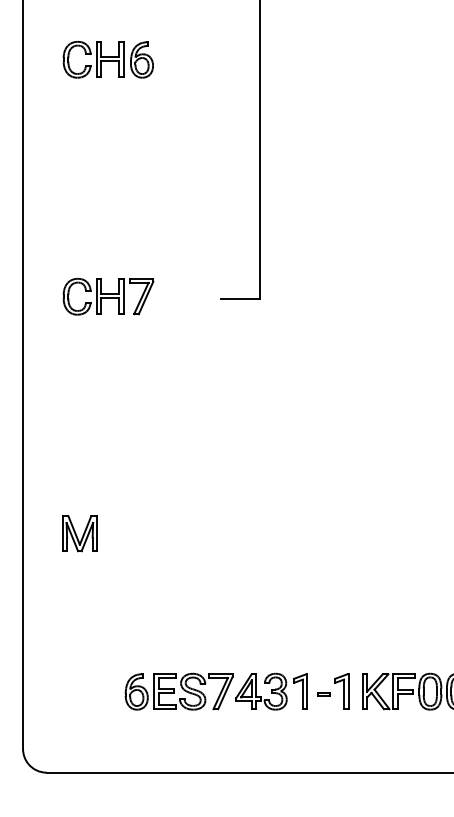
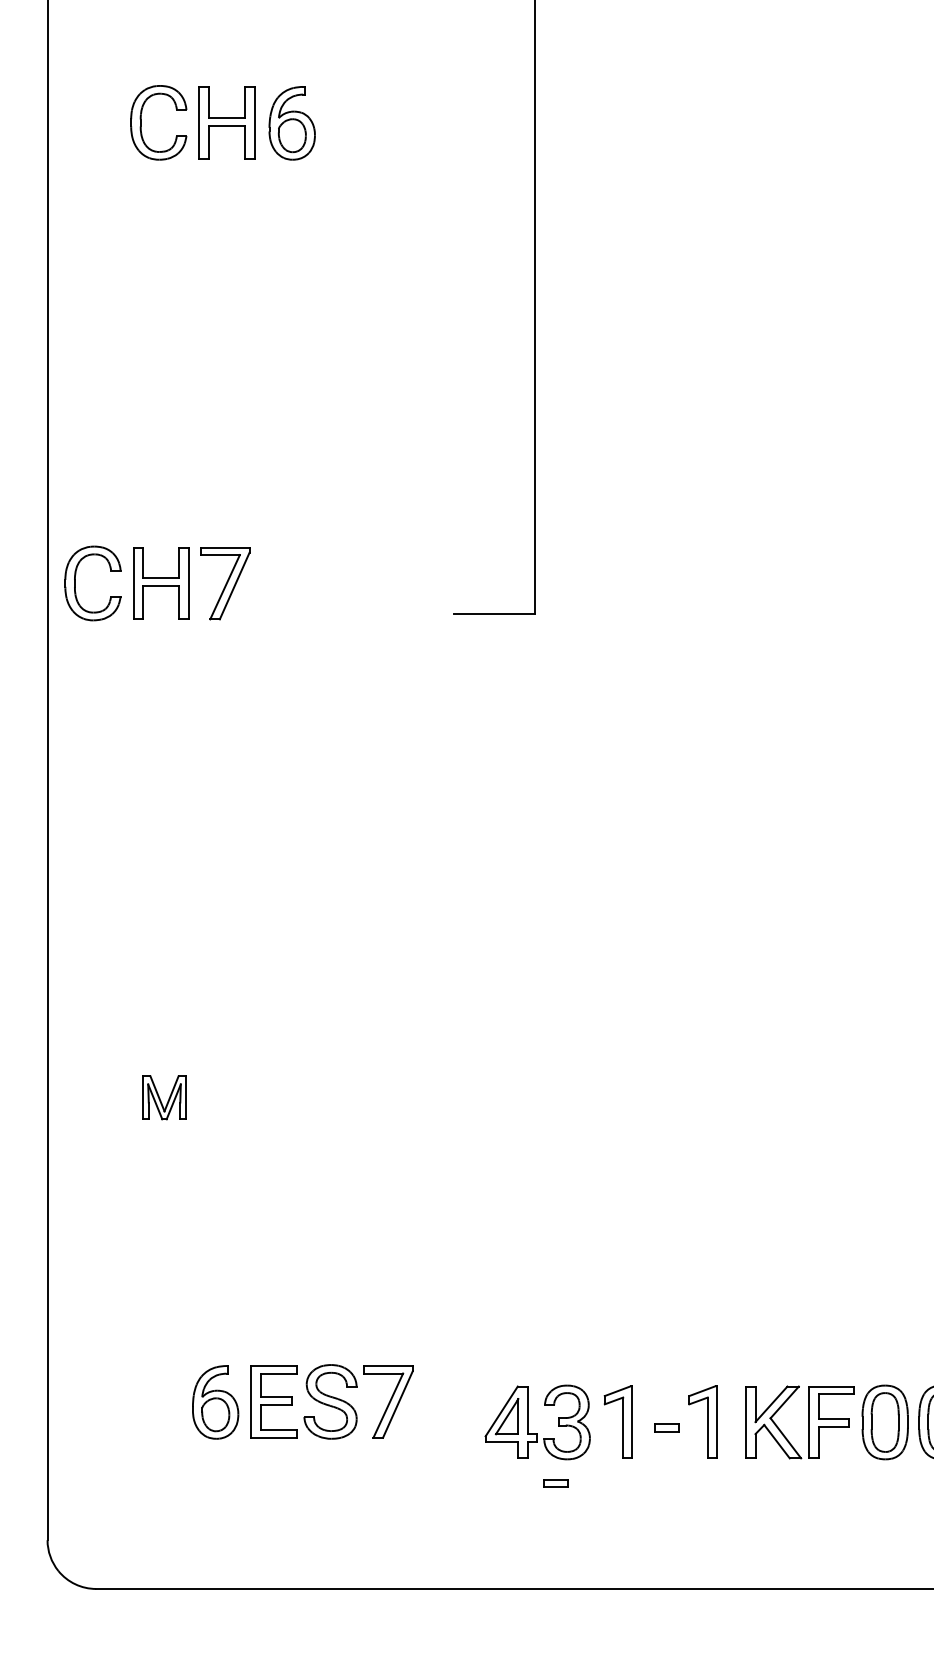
part: (108, 296) -> (157, 582), moved
part: (79, 533) -> (163, 1097), size x0.6
part: (178, 691) -> (301, 1401), moved
part: (269, 721) -> (554, 1483), added

